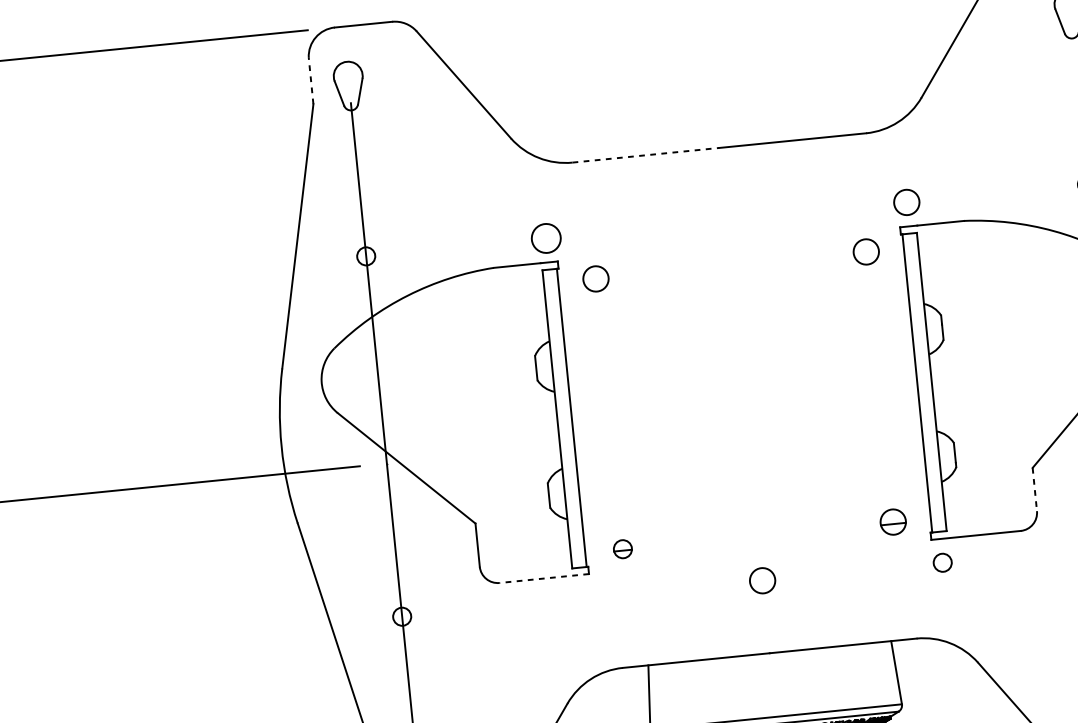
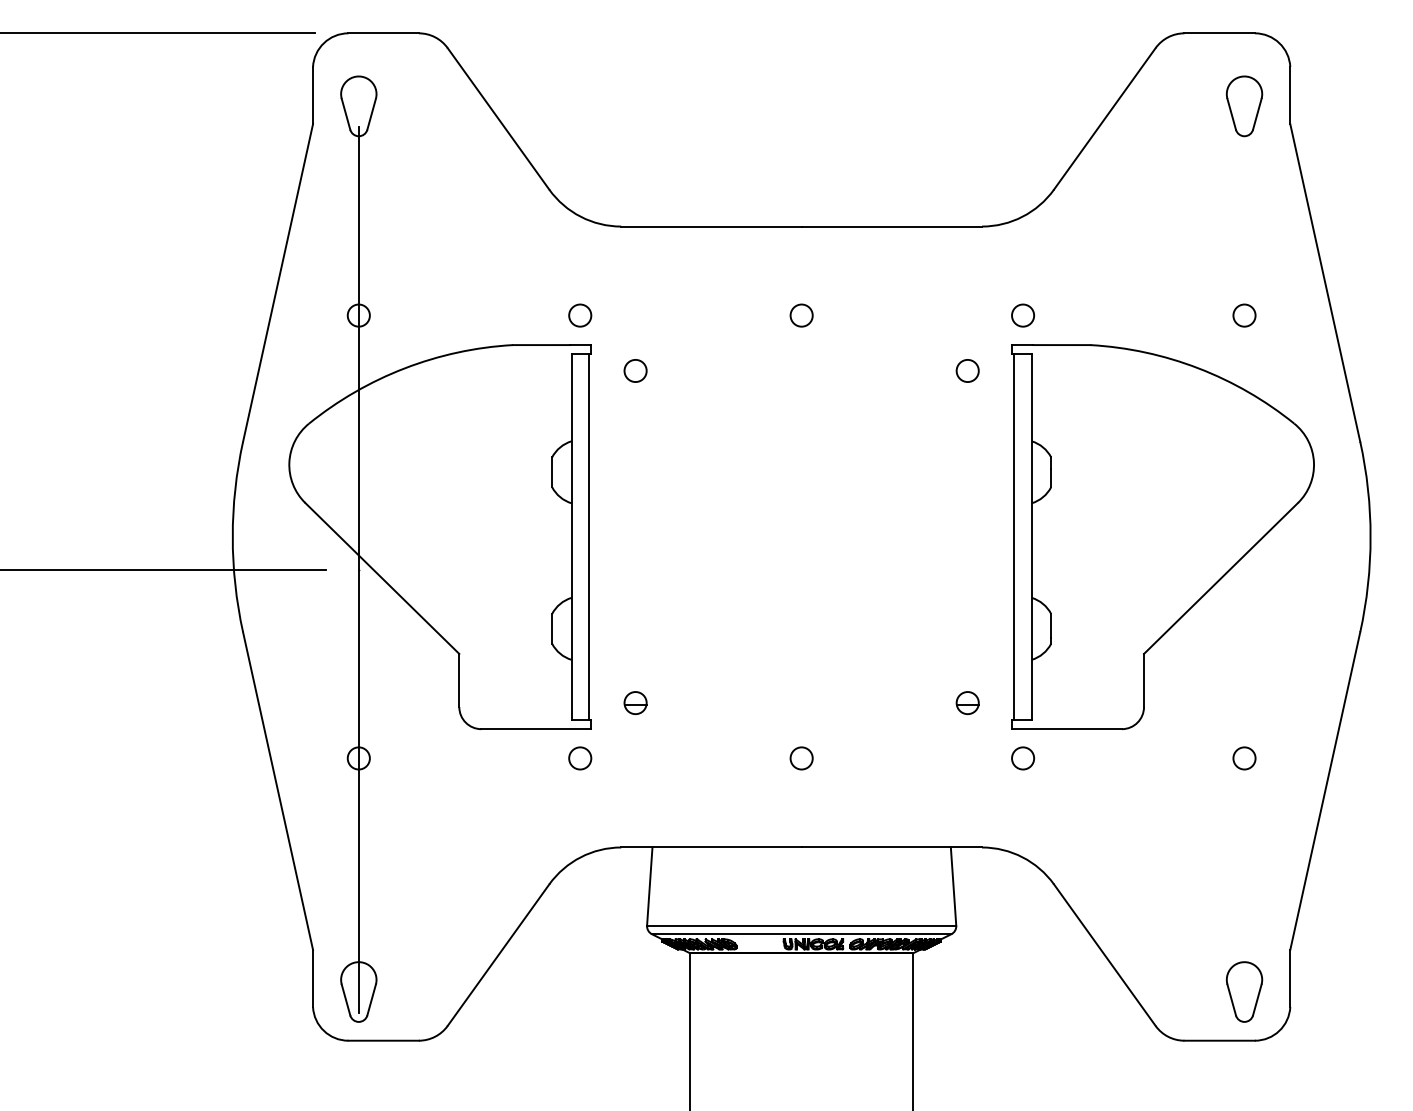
line: (311, 80) -> (313, 95), dashed -> solid
line: (645, 155) -> (711, 226), dashed -> solid
circle: (906, 202) -> (1022, 315), size x0.71
circle: (726, 220) -> (801, 315), added
circle: (546, 238) -> (580, 315), size x0.62
circle: (865, 251) -> (967, 370), size x0.71
circle: (595, 278) -> (635, 370), size x0.71
line: (1035, 489) -> (1144, 680), dashed -> solid
part: (893, 522) -> (967, 703), size x0.71
line: (544, 578) -> (536, 729), dashed -> solid
circle: (762, 580) -> (801, 758), size x0.71
circle: (582, 598) -> (580, 758), added

